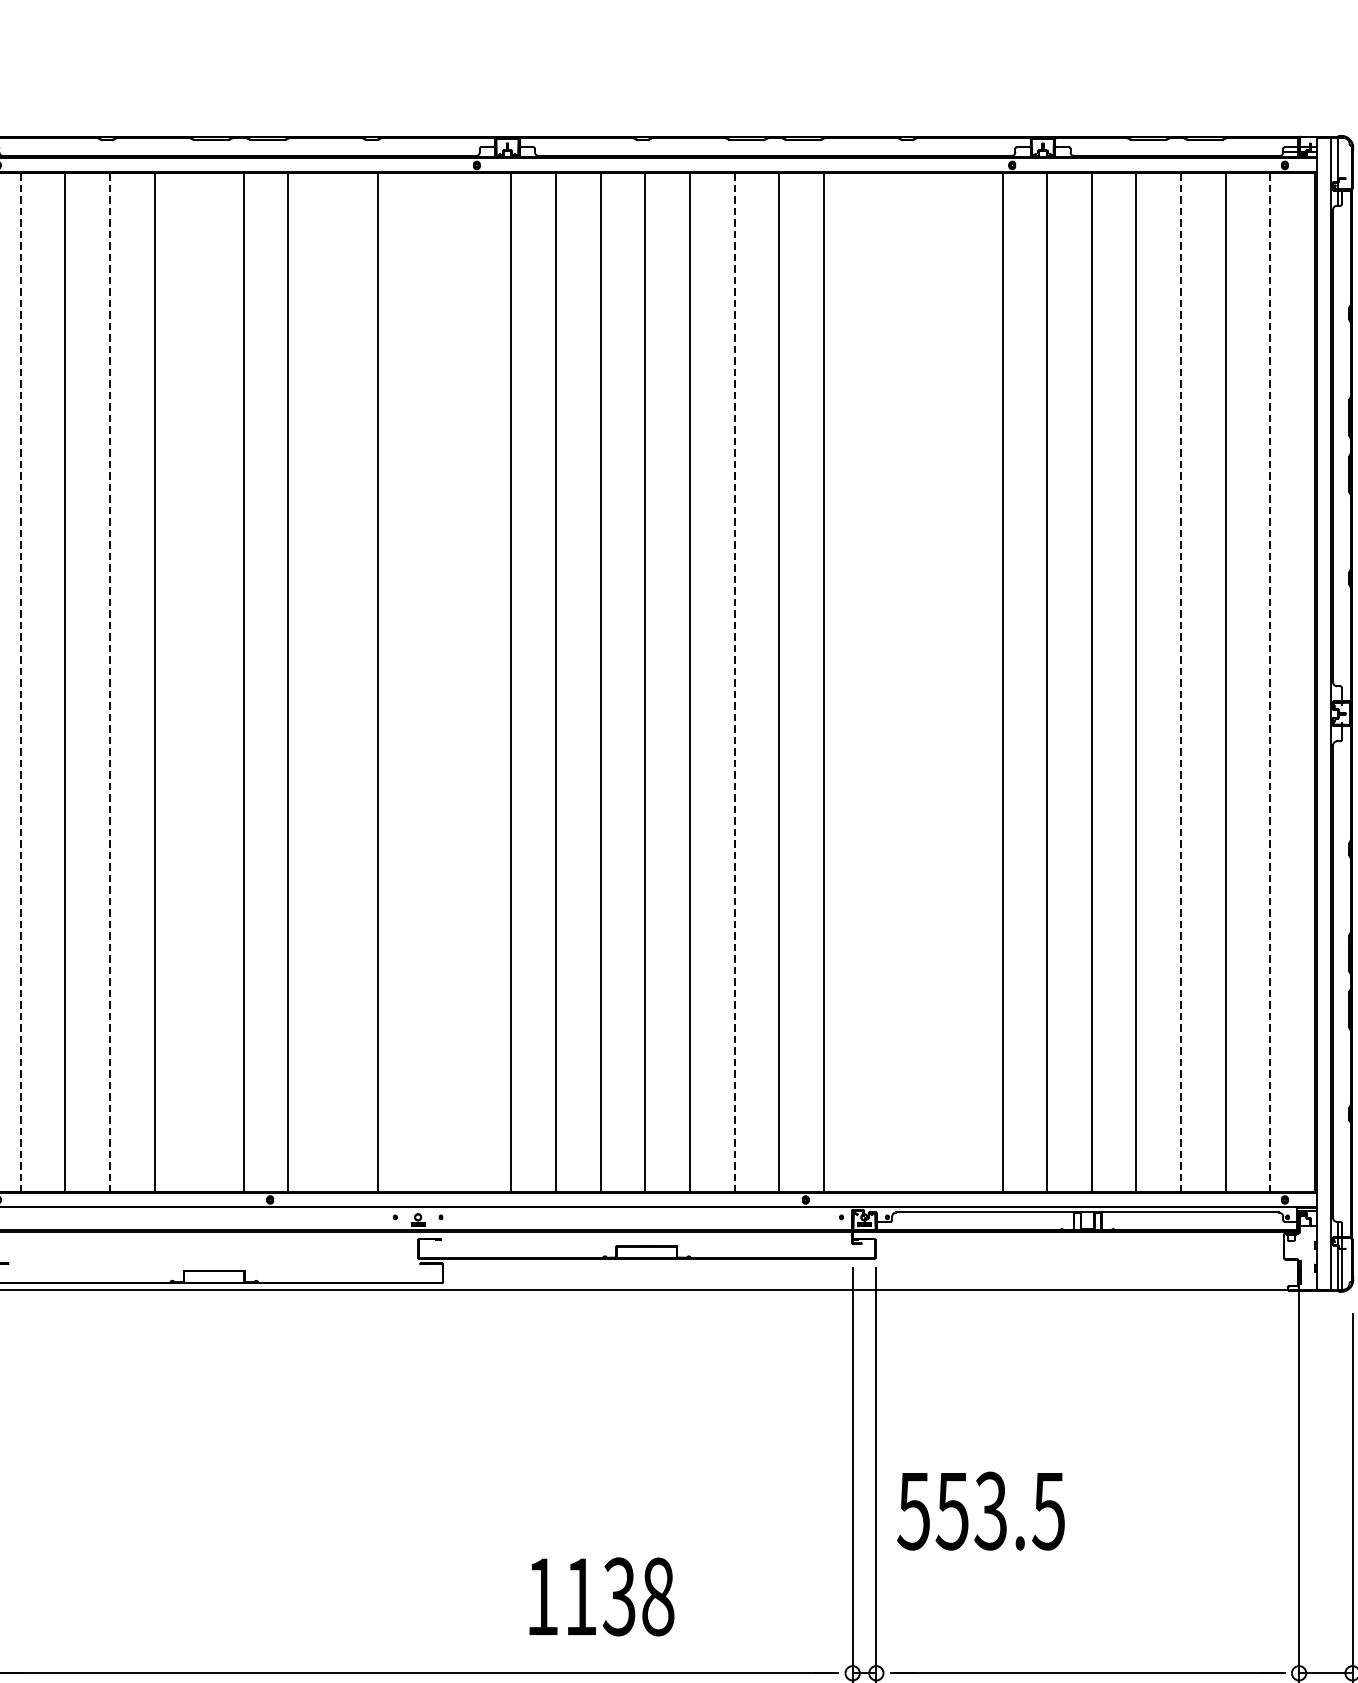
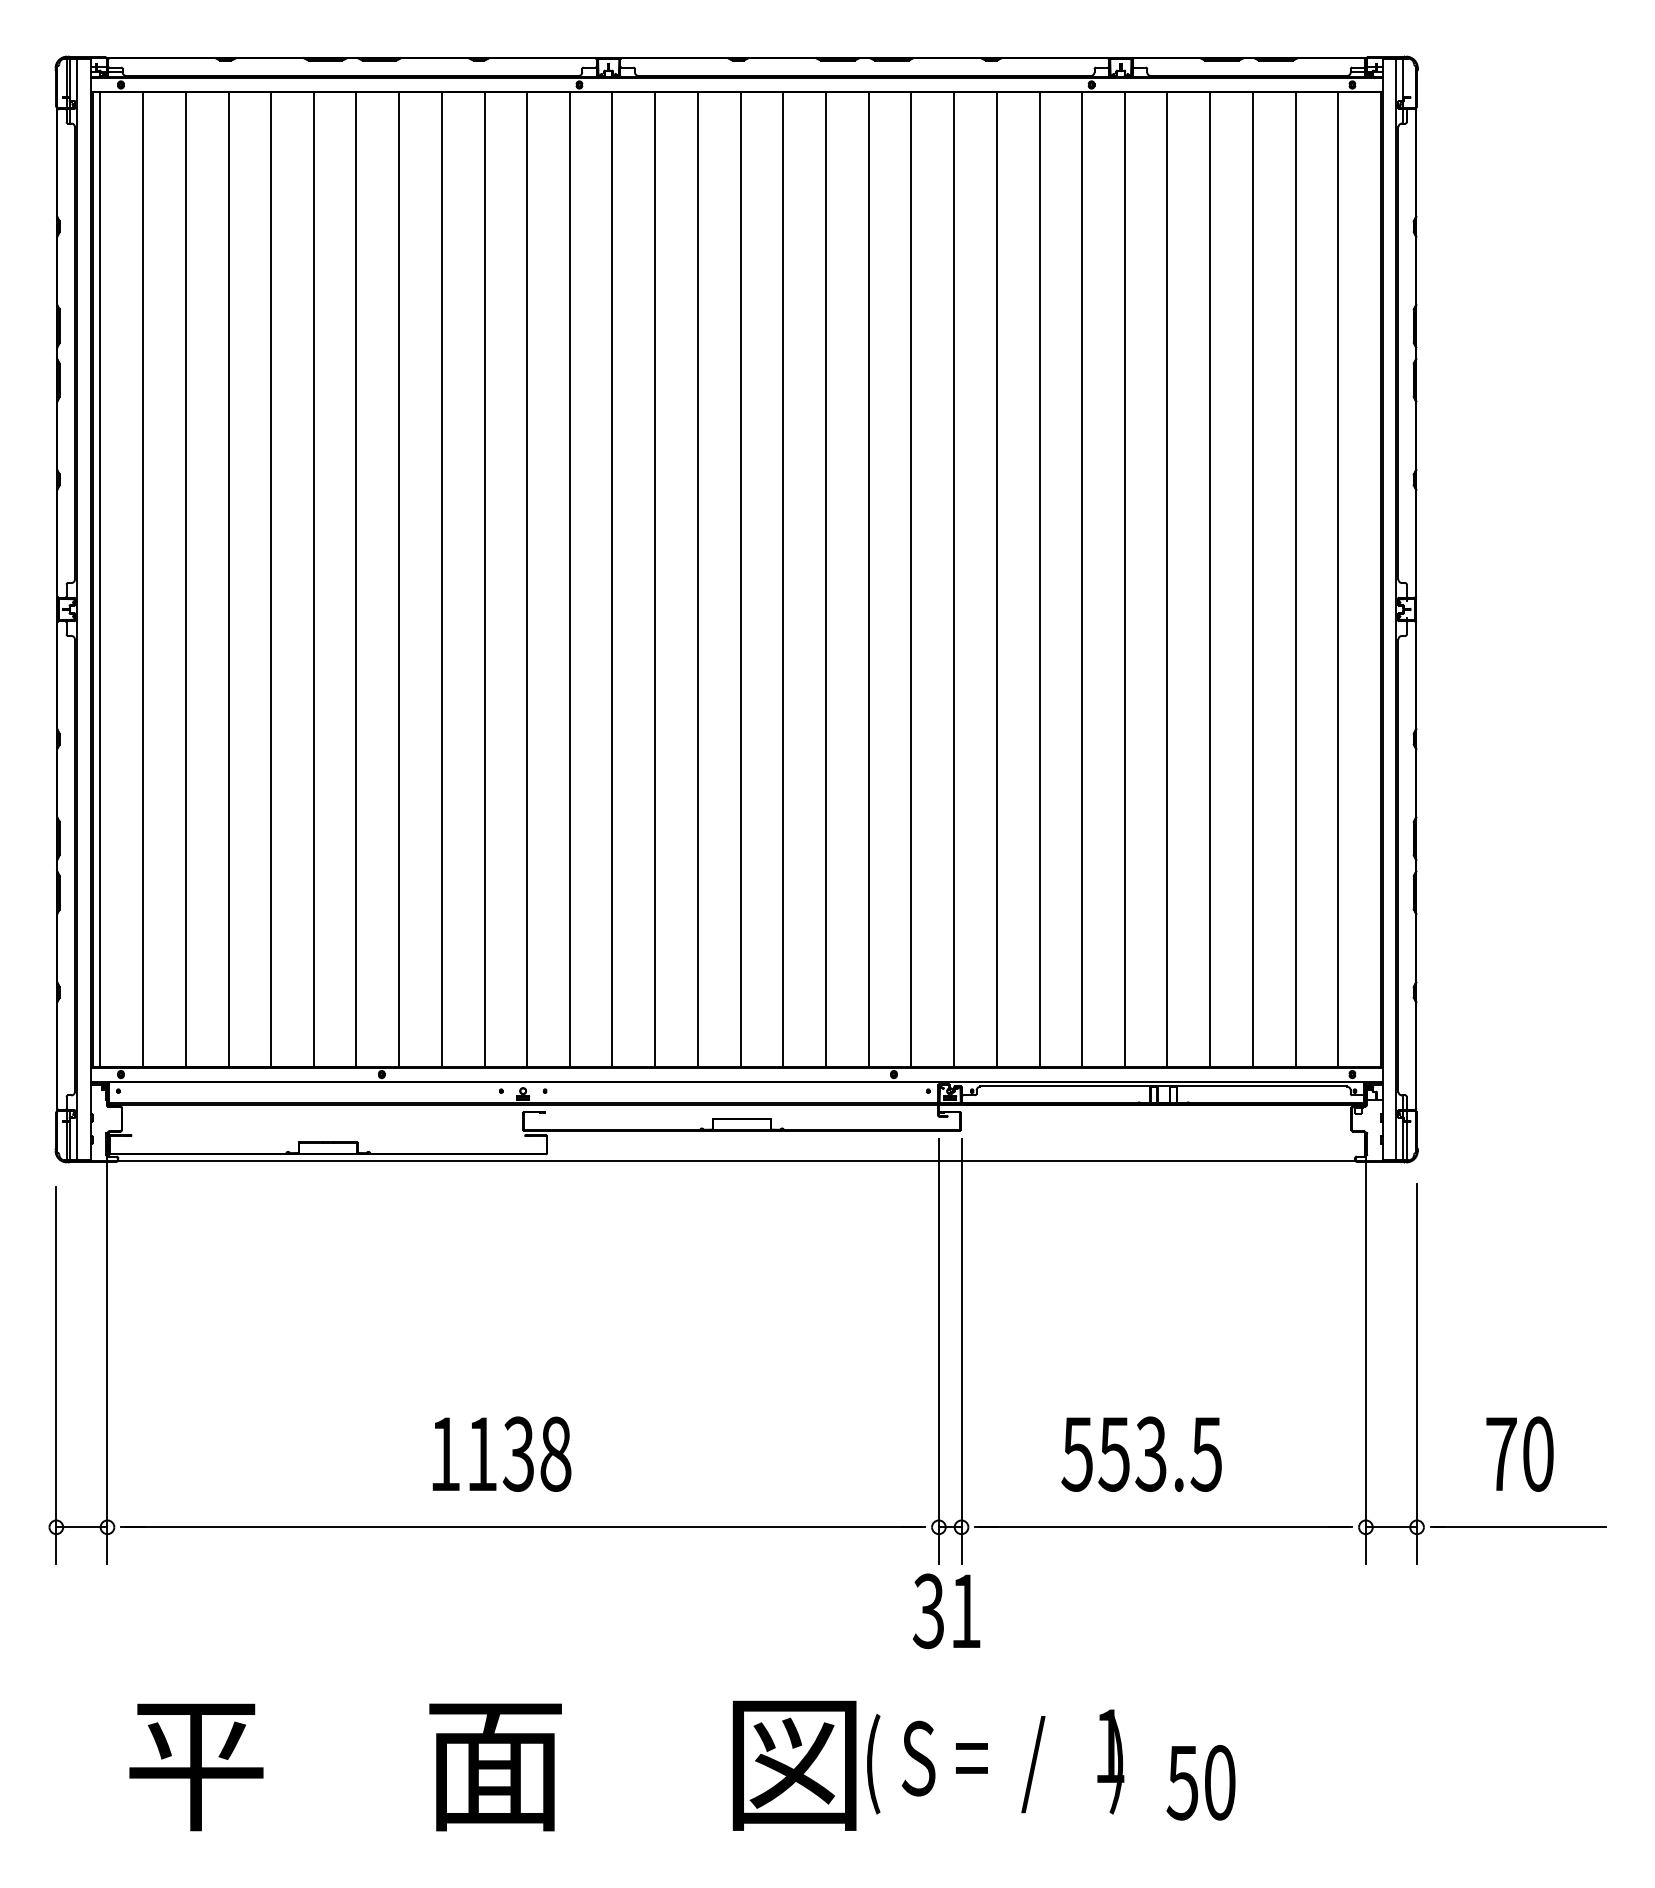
line: (199, 682) -> (314, 579), added
line: (332, 682) -> (441, 579), added
line: (422, 682) -> (527, 579), added
line: (467, 682) -> (570, 579), added
line: (868, 682) -> (954, 579), added
line: (912, 682) -> (996, 579), added
line: (957, 682) -> (1039, 579), added
line: (21, 683) -> (143, 580), dashed -> solid
line: (110, 683) -> (228, 580), dashed -> solid
line: (735, 683) -> (826, 580), dashed -> solid
line: (1180, 683) -> (1252, 580), dashed -> solid
line: (1270, 683) -> (1338, 580), dashed -> solid
text: (980, 1510) -> (1141, 1453), moved
text: (601, 1596) -> (501, 1453), moved

